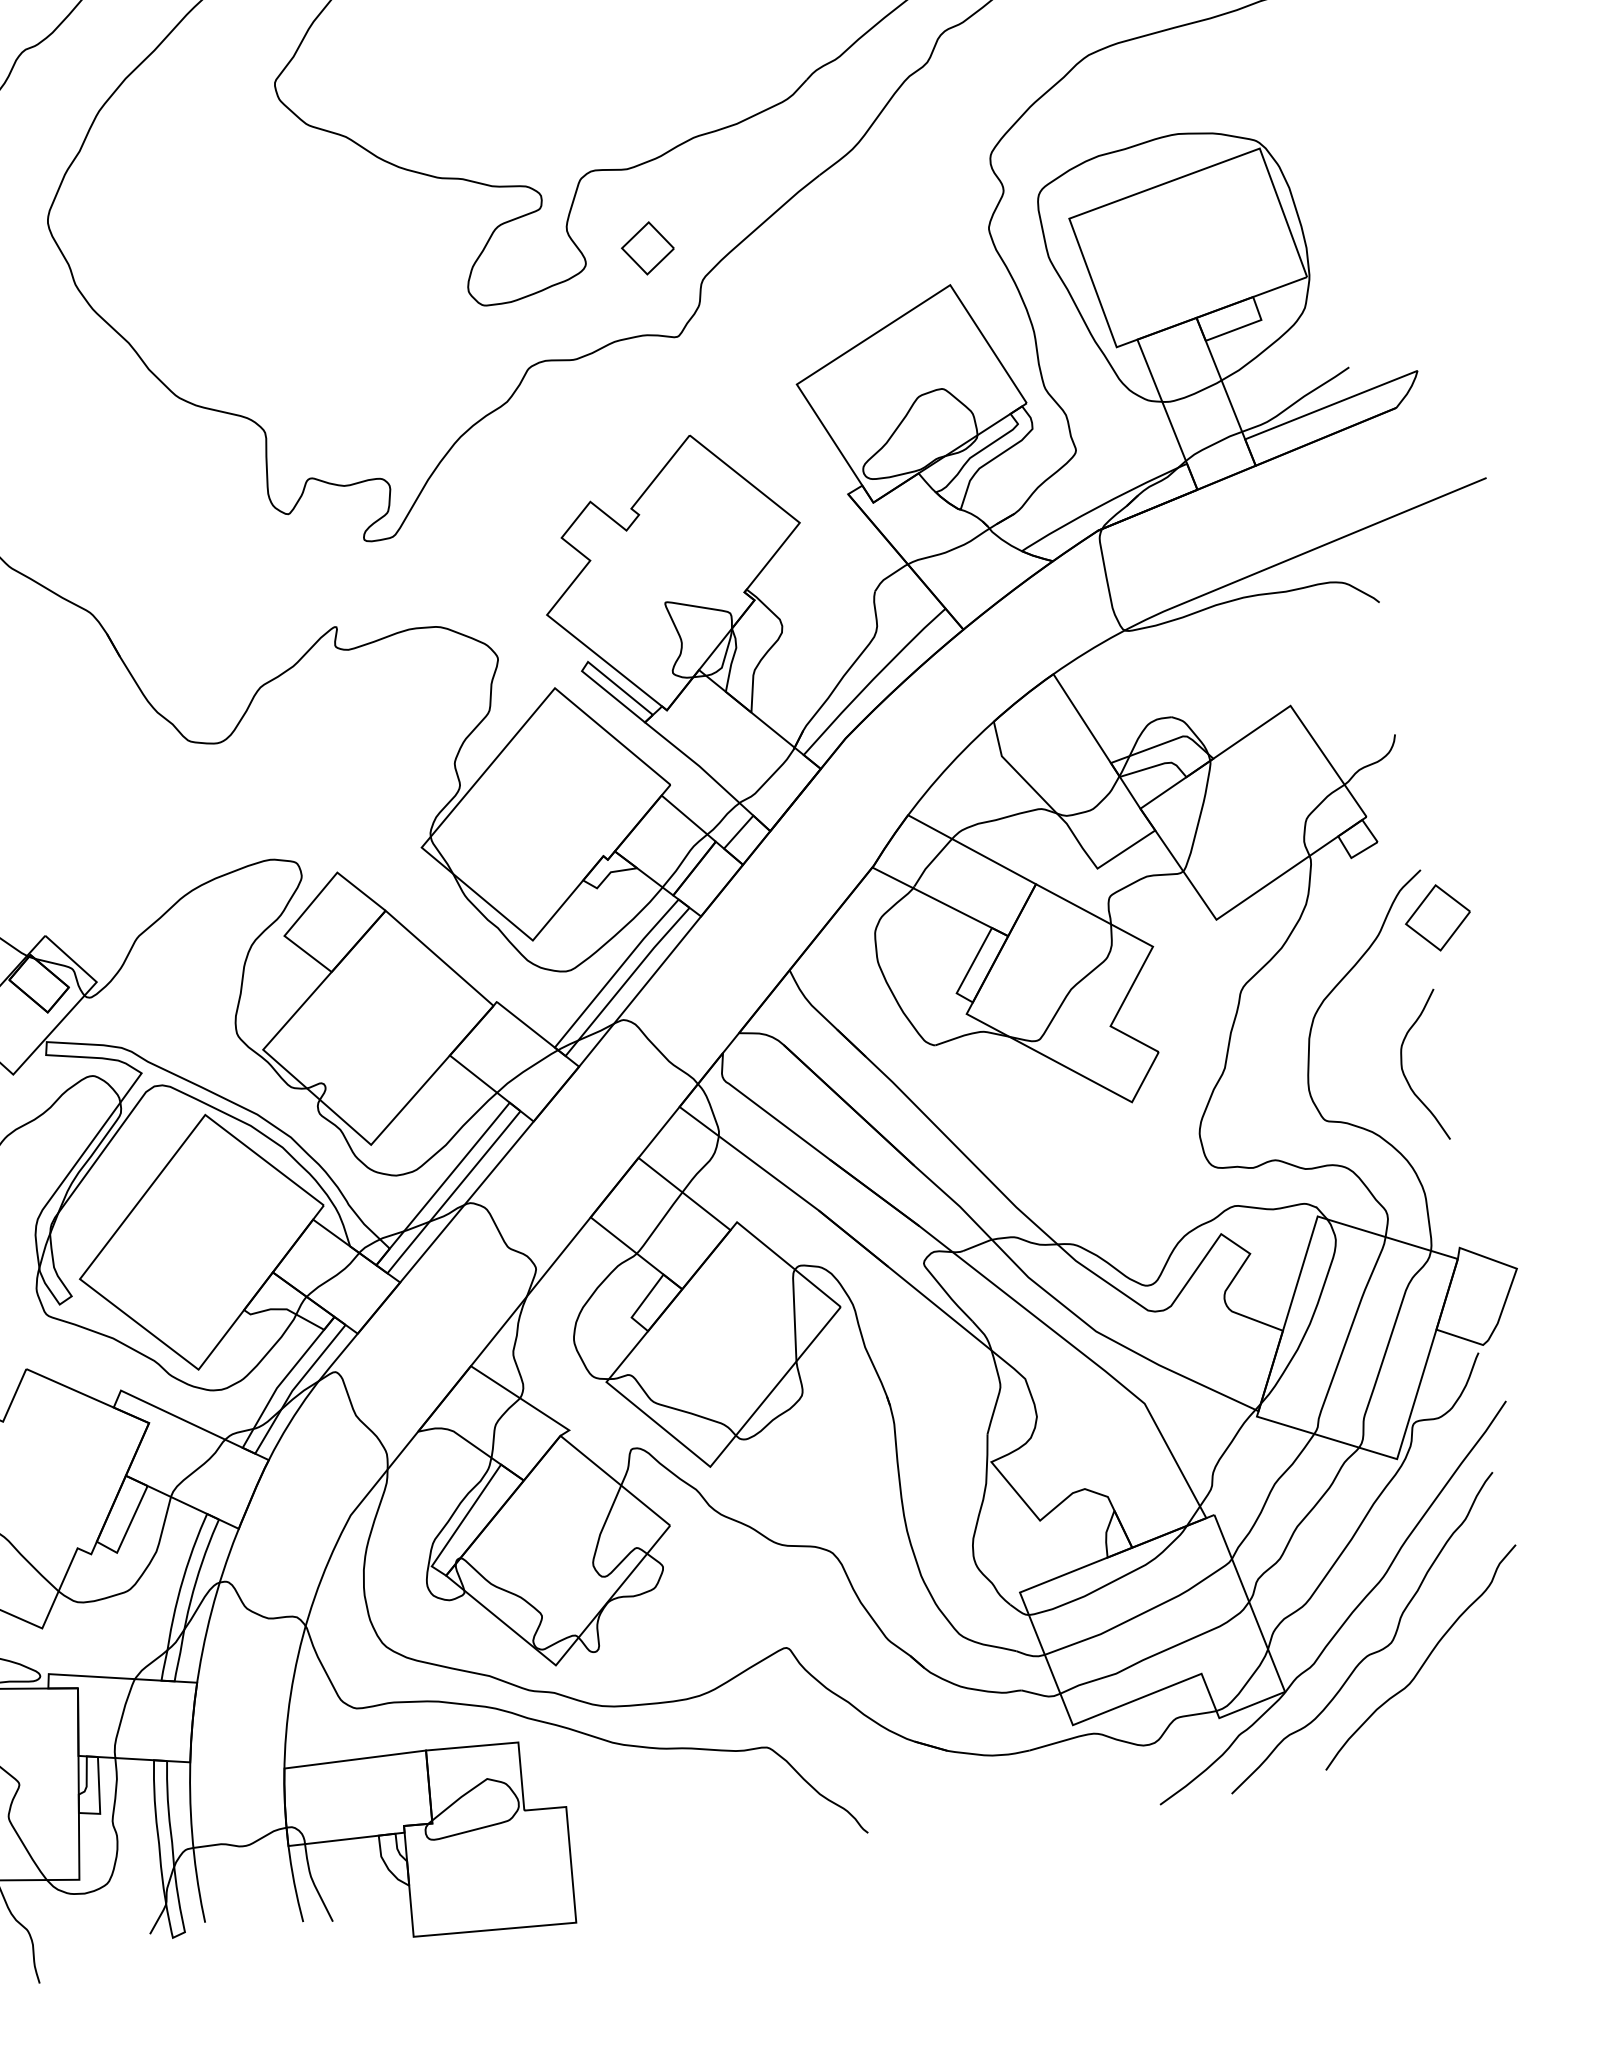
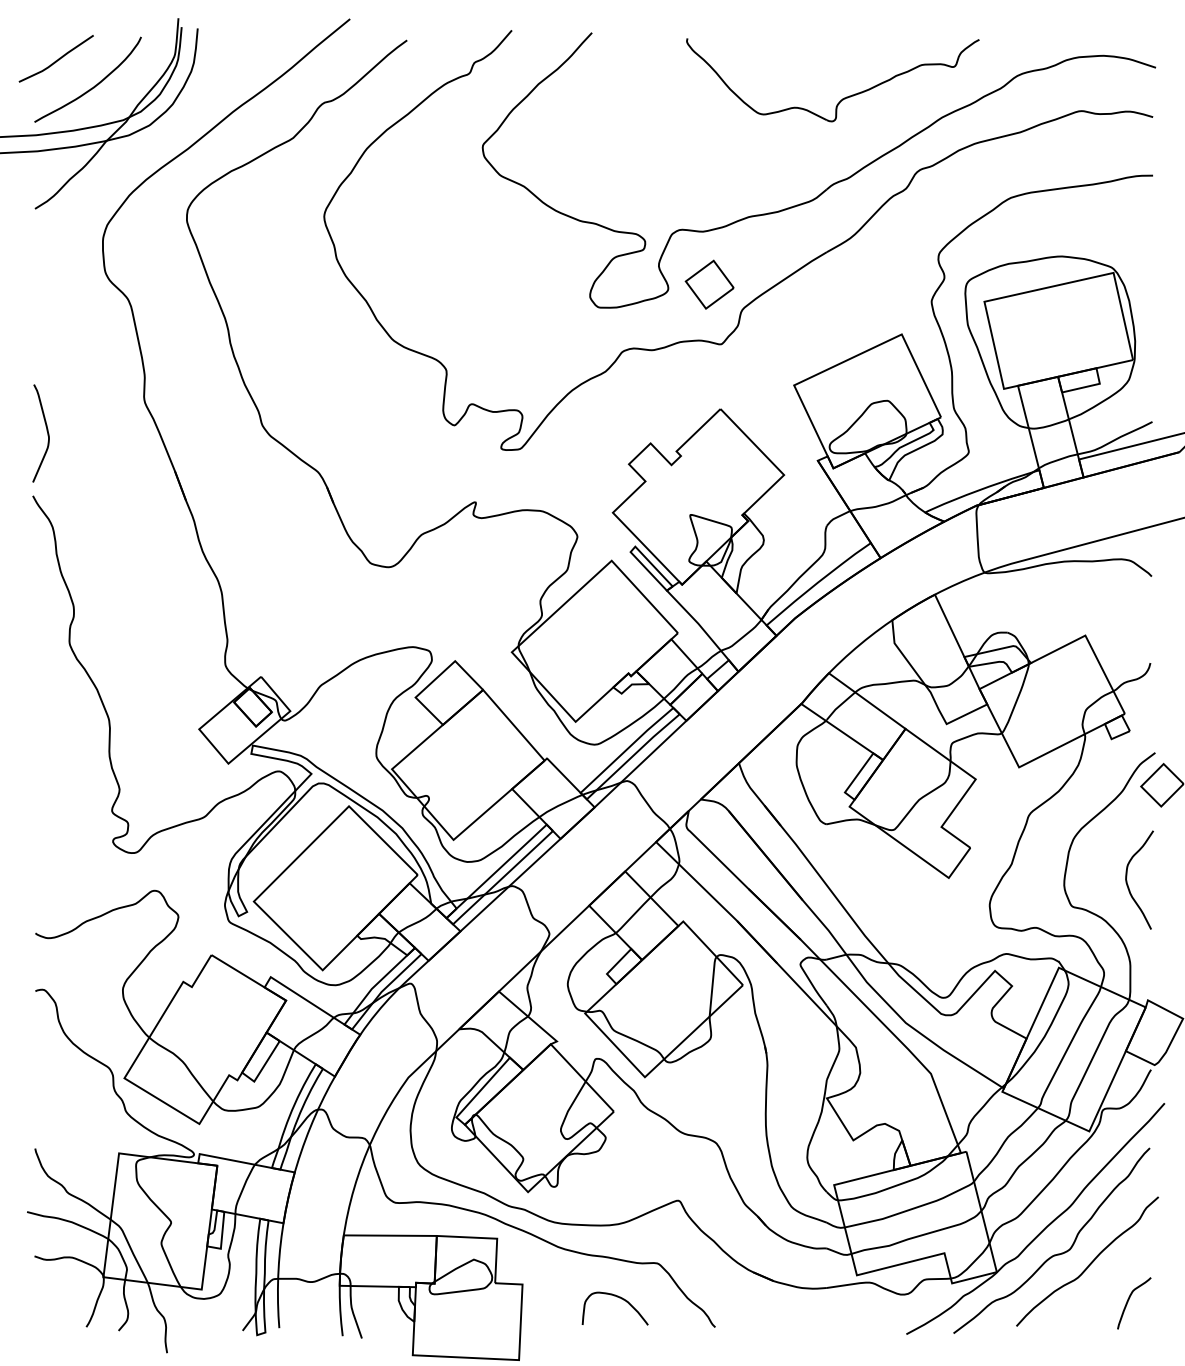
part: (647, 248) -> (709, 284), size x1.43
curve: (1492, 1708) -> (1129, 1300), added
curve: (716, 1808) -> (619, 1298), added

